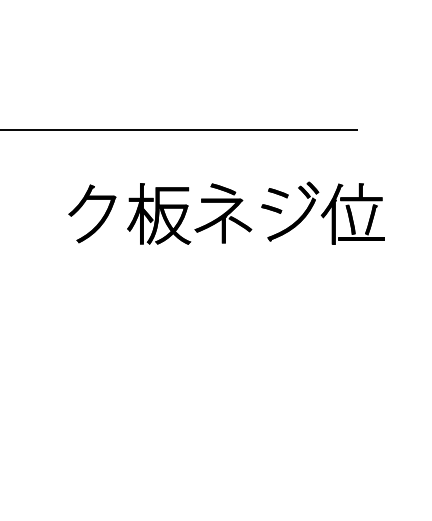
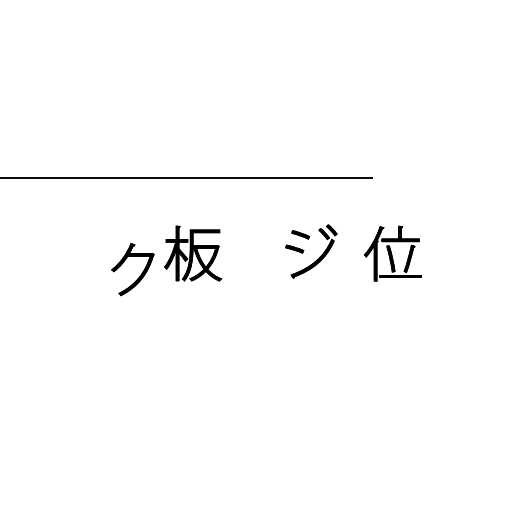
part: (222, 213) -> (250, 253), removed
part: (352, 213) -> (392, 253), moved
part: (100, 219) -> (140, 274), moved

